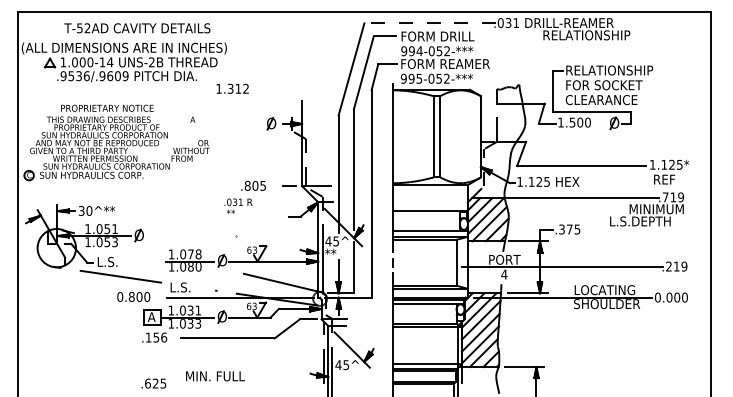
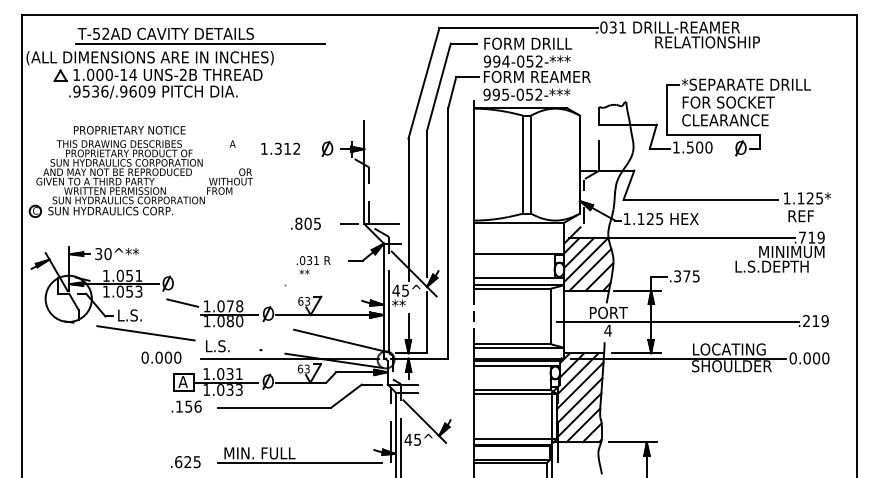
line: (429, 23) -> (518, 28), dashed -> solid
line: (166, 37) -> (200, 44), added
text: (619, 70) -> (746, 84), RELATIONSHIP -> *SEPARATE DRILL
text: (232, 88) -> (280, 148), moved
text: (238, 206) -> (313, 265), moved
line: (151, 252) -> (182, 303), added
text: (131, 296) -> (158, 357), 0.800 -> 0.000
line: (249, 384) -> (300, 463), added

